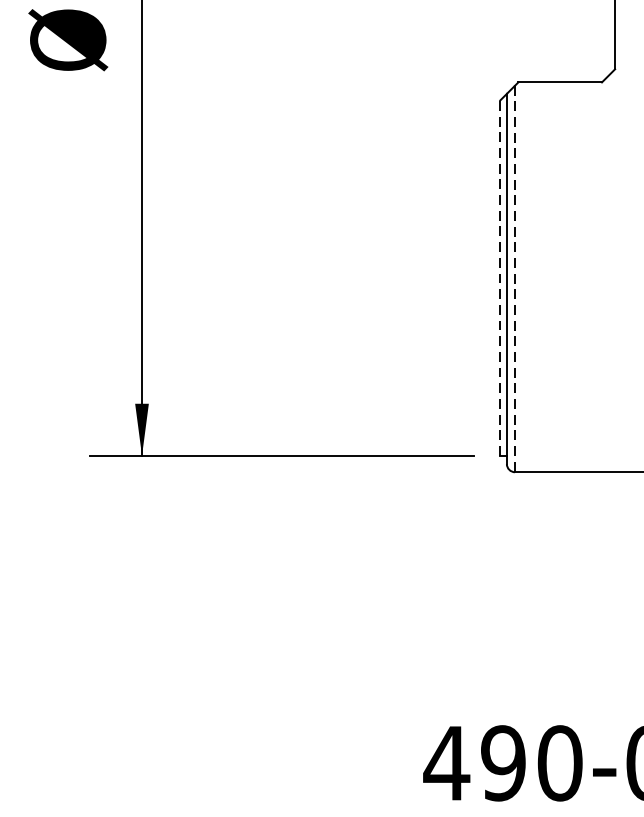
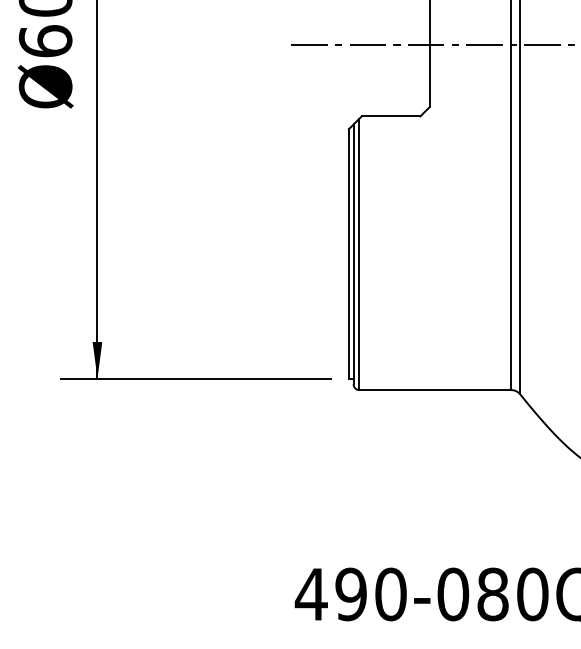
line: (501, 277) -> (349, 253), dashed -> solid
line: (515, 279) -> (359, 254), dashed -> solid

